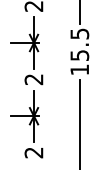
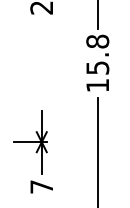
text: (79, 33) -> (97, 41), 15.5 -> 15.8
part: (26, 50) -> (32, 61), removed
text: (33, 152) -> (41, 186), 2 -> 7

